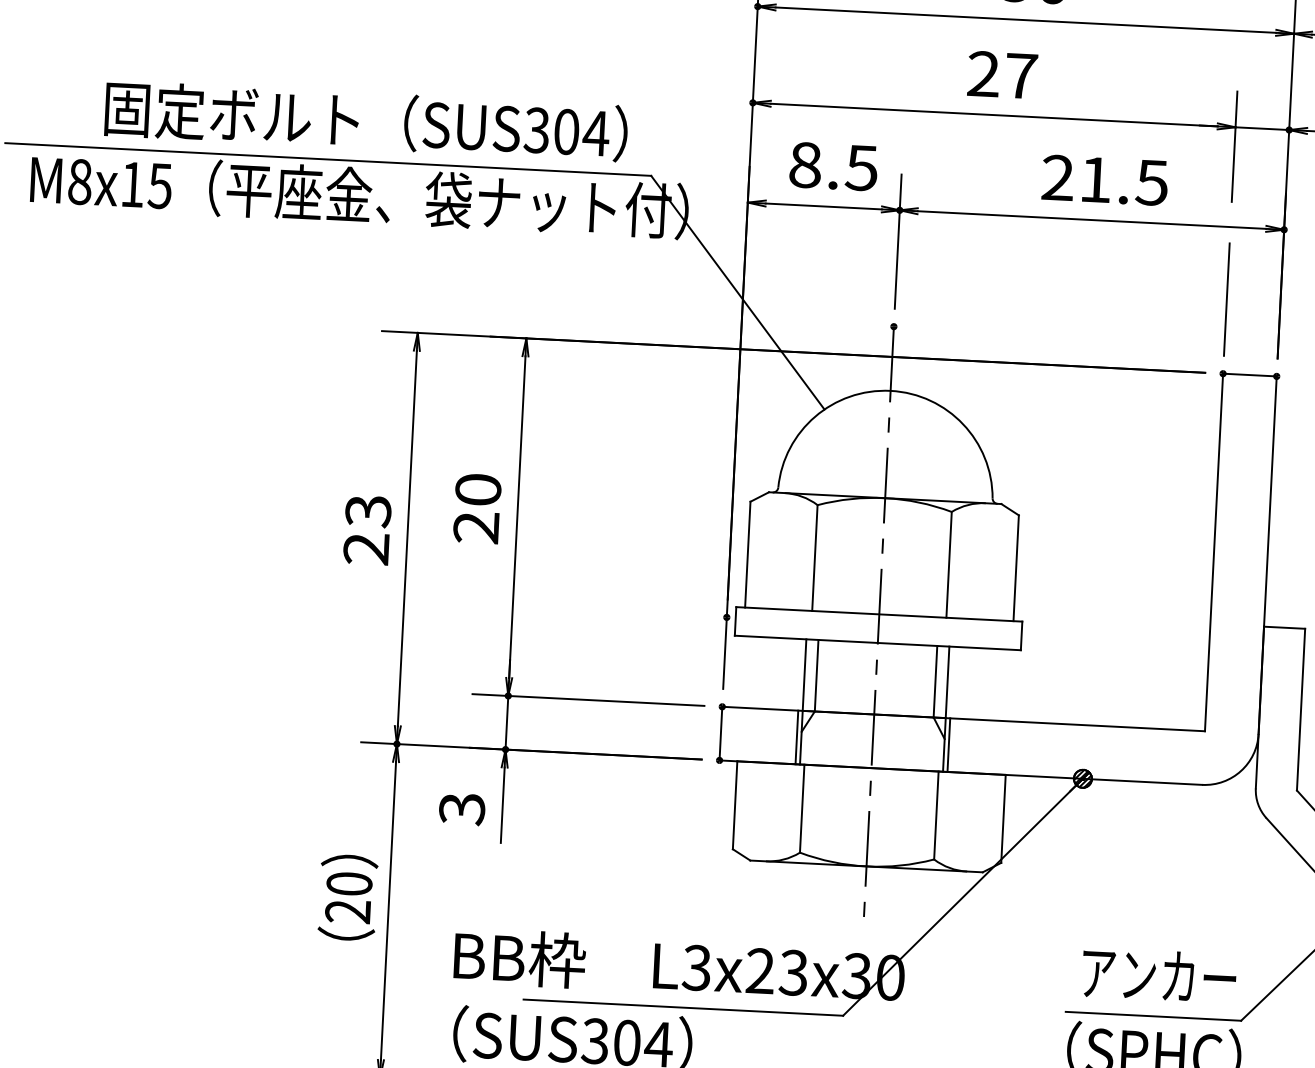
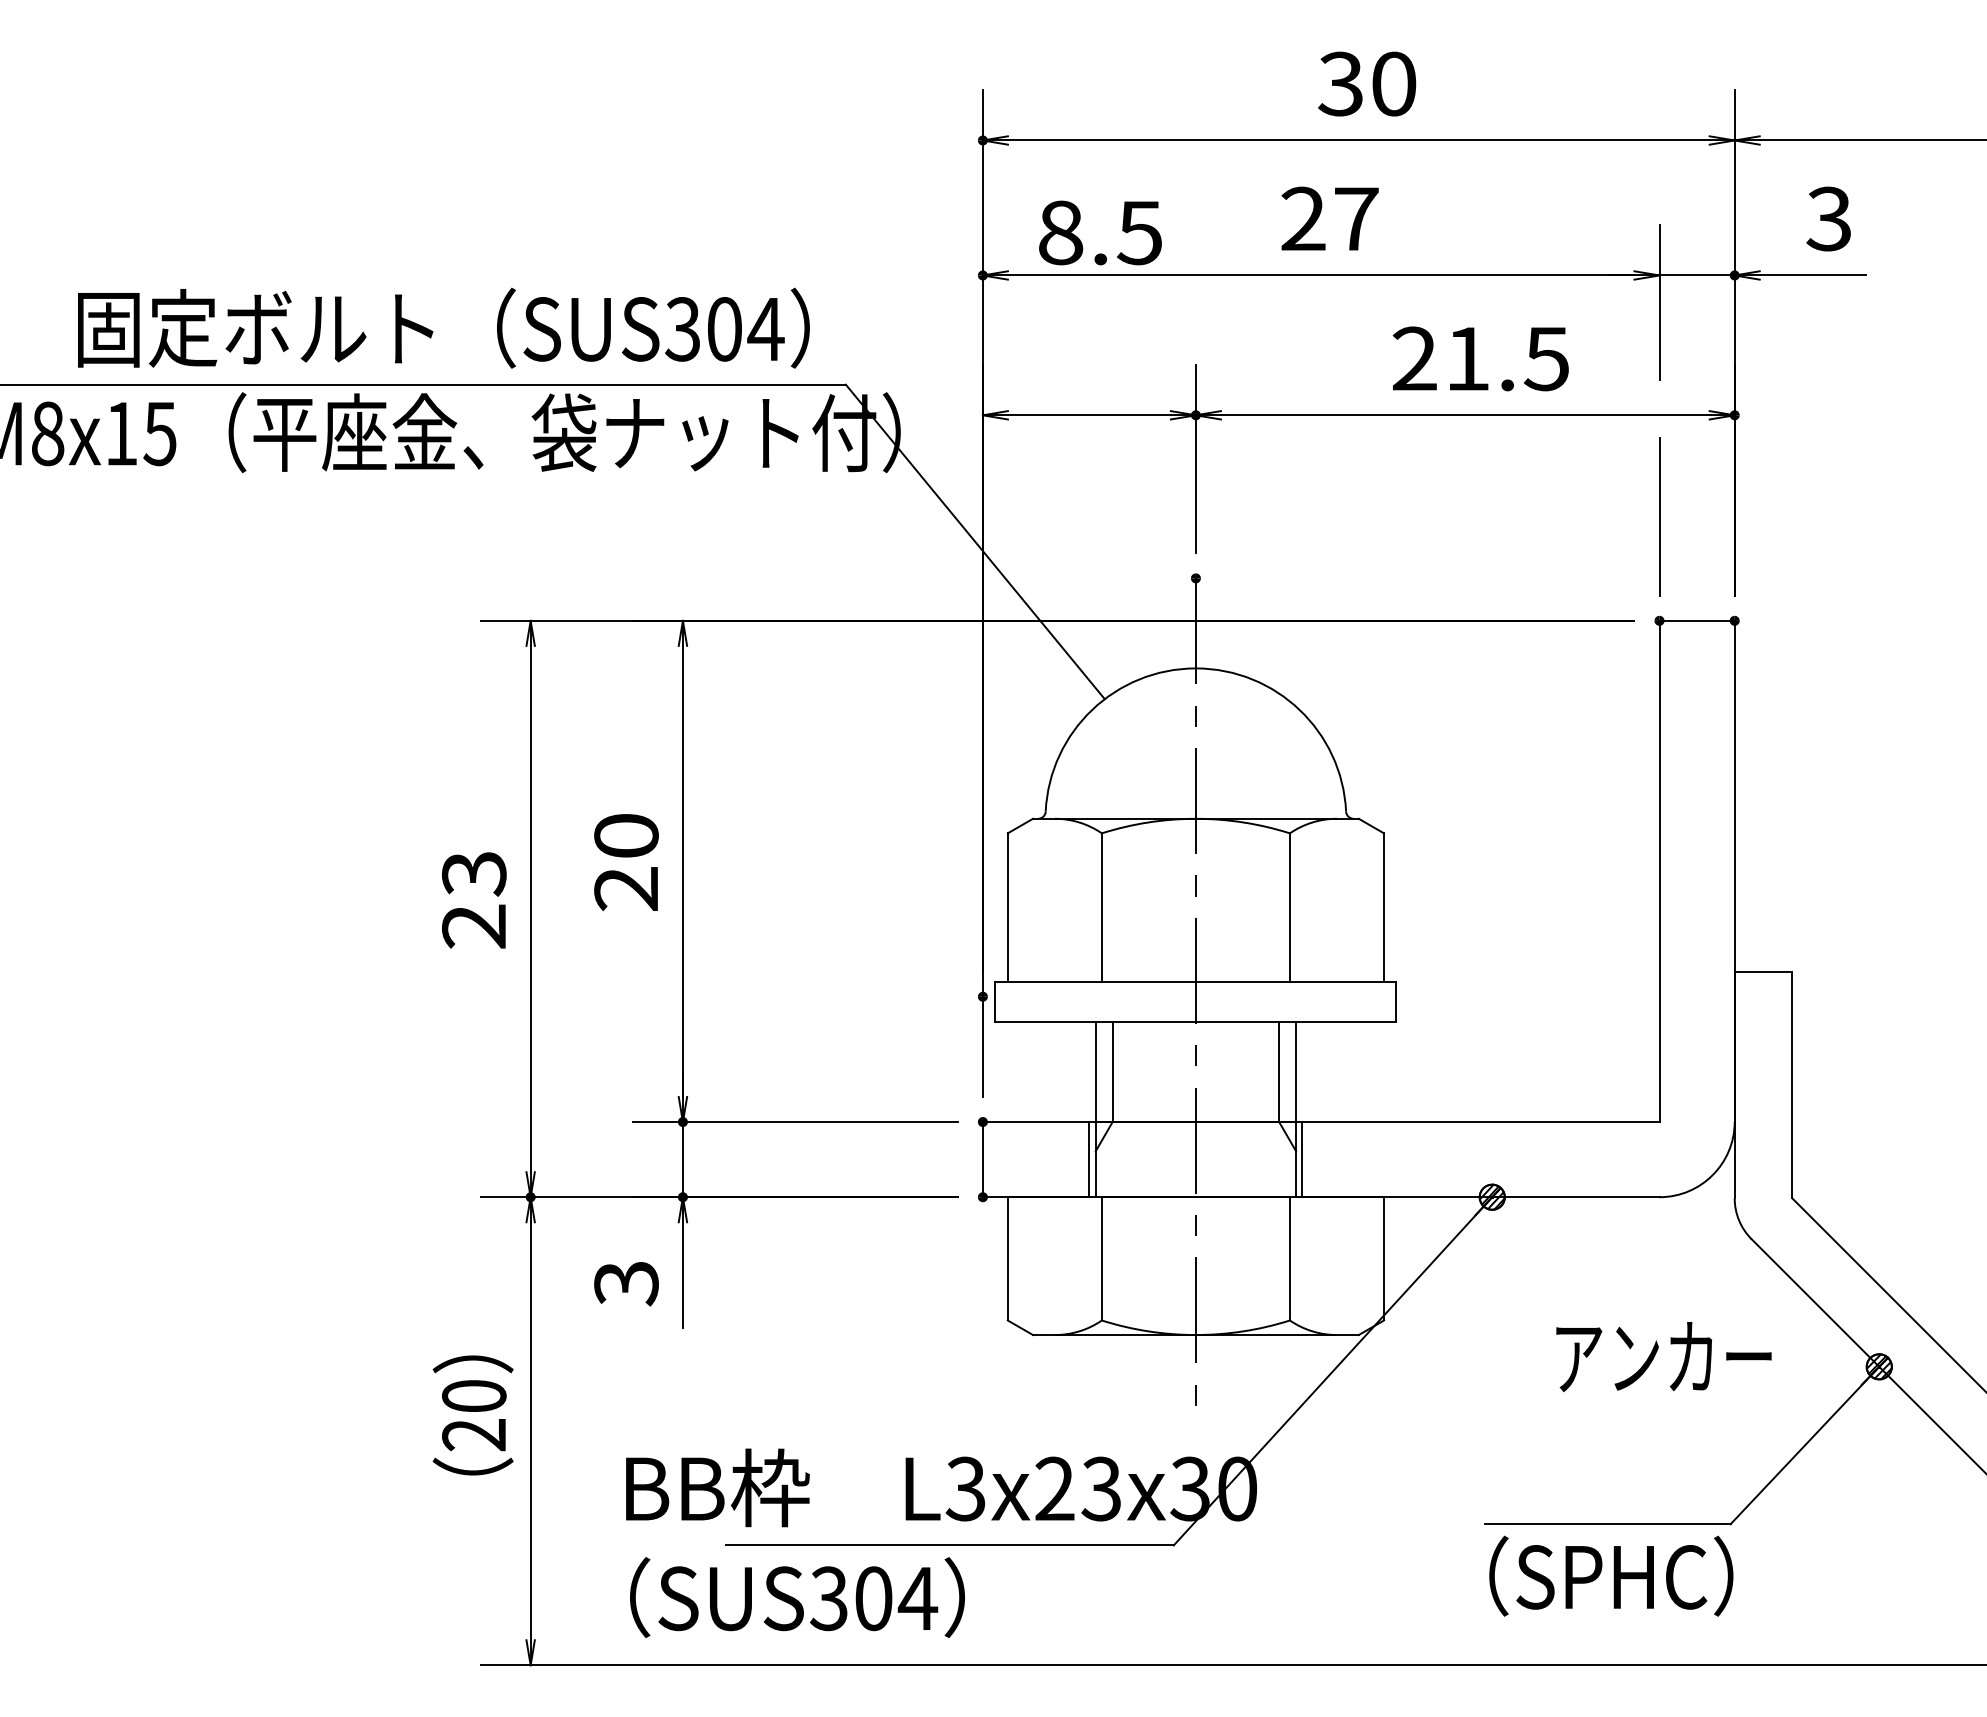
text: (833, 166) -> (1100, 232), moved
text: (1158, 976) -> (1663, 1357), moved

